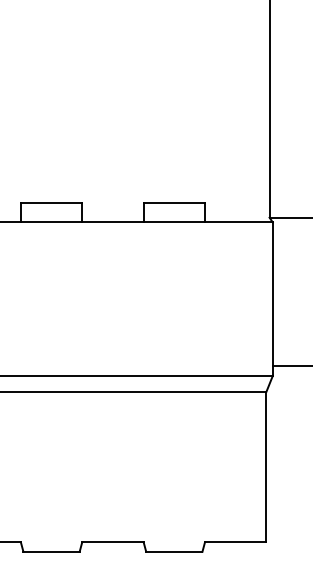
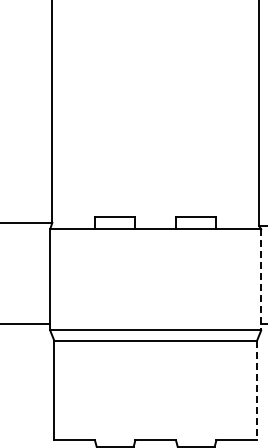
line: (273, 298) -> (261, 279), solid -> dashed
line: (265, 466) -> (256, 390), solid -> dashed

